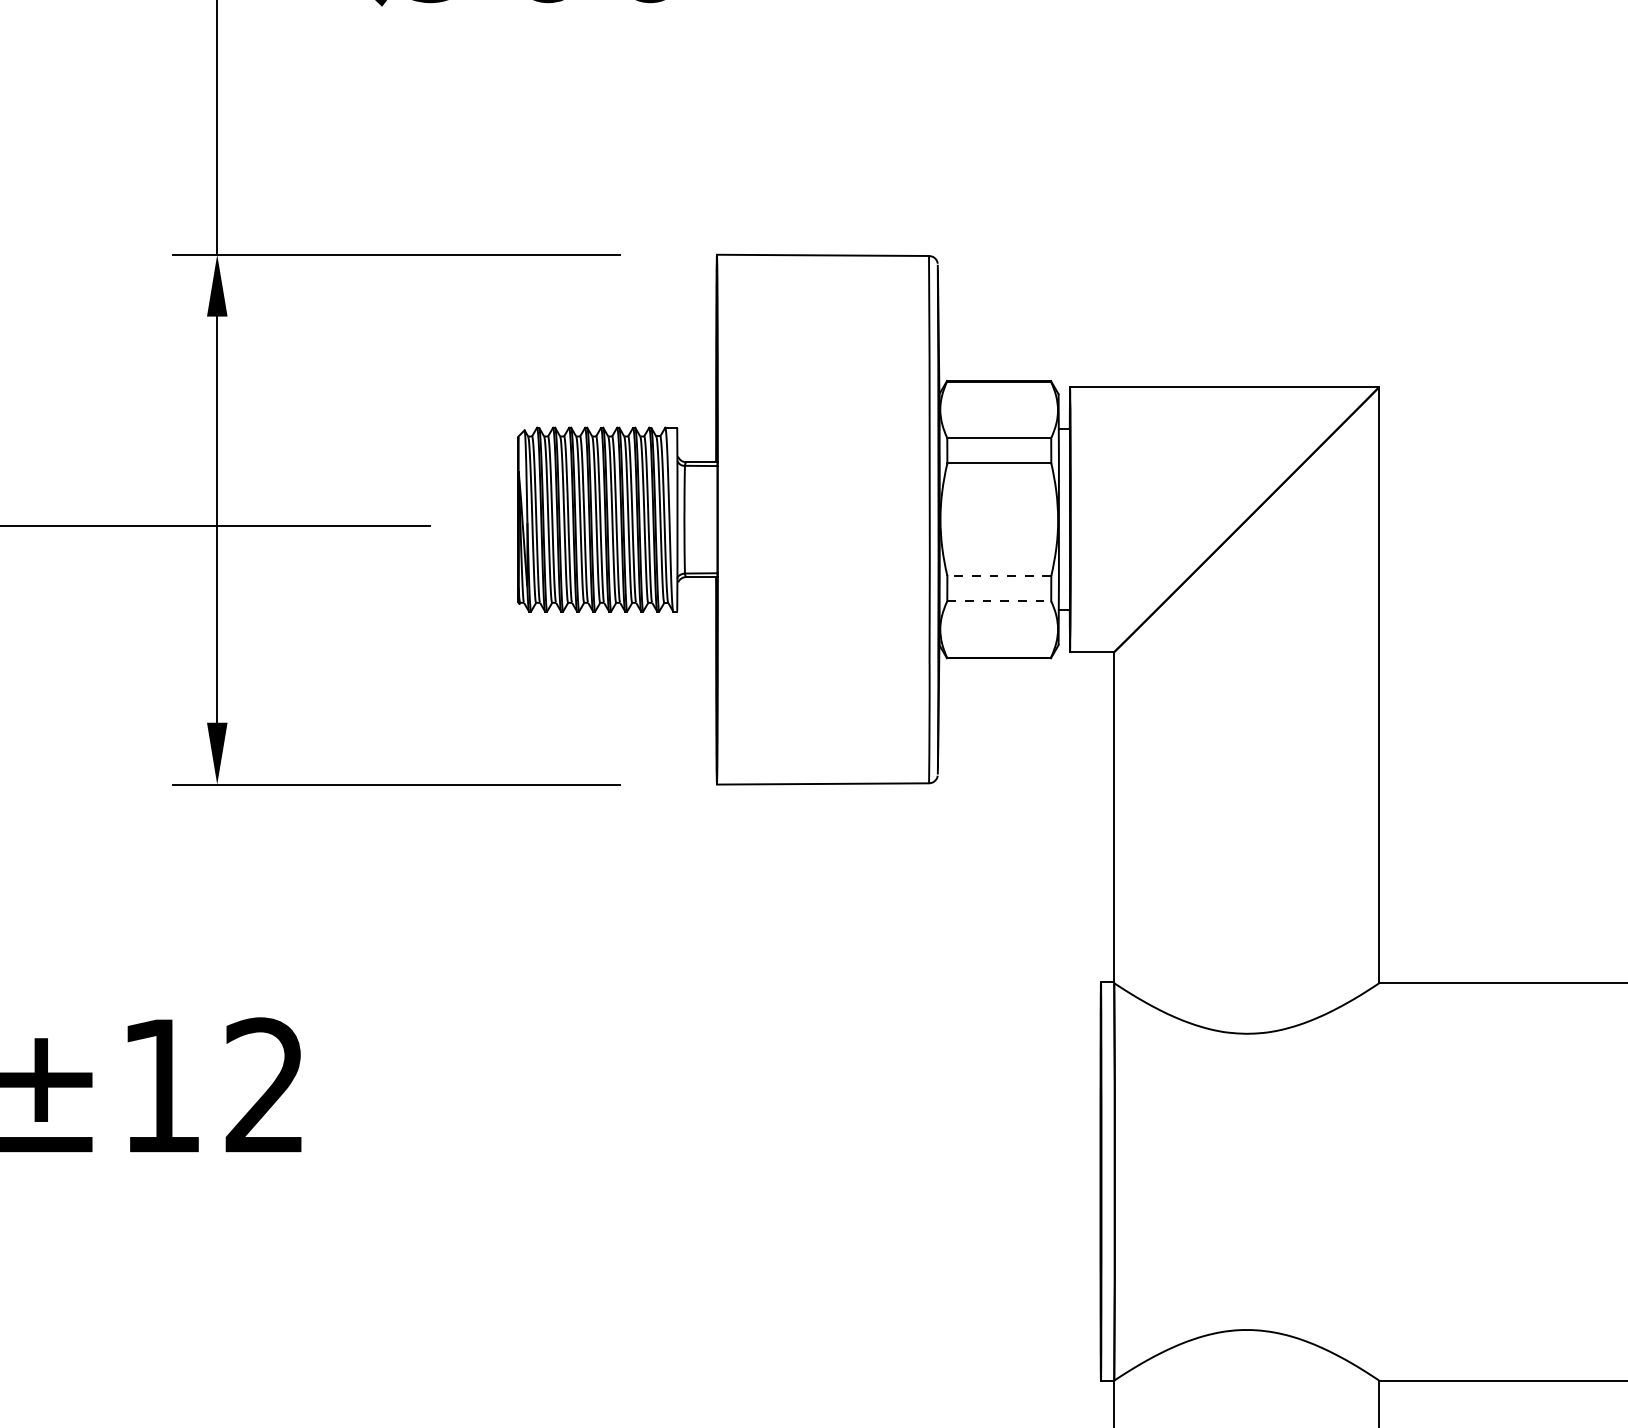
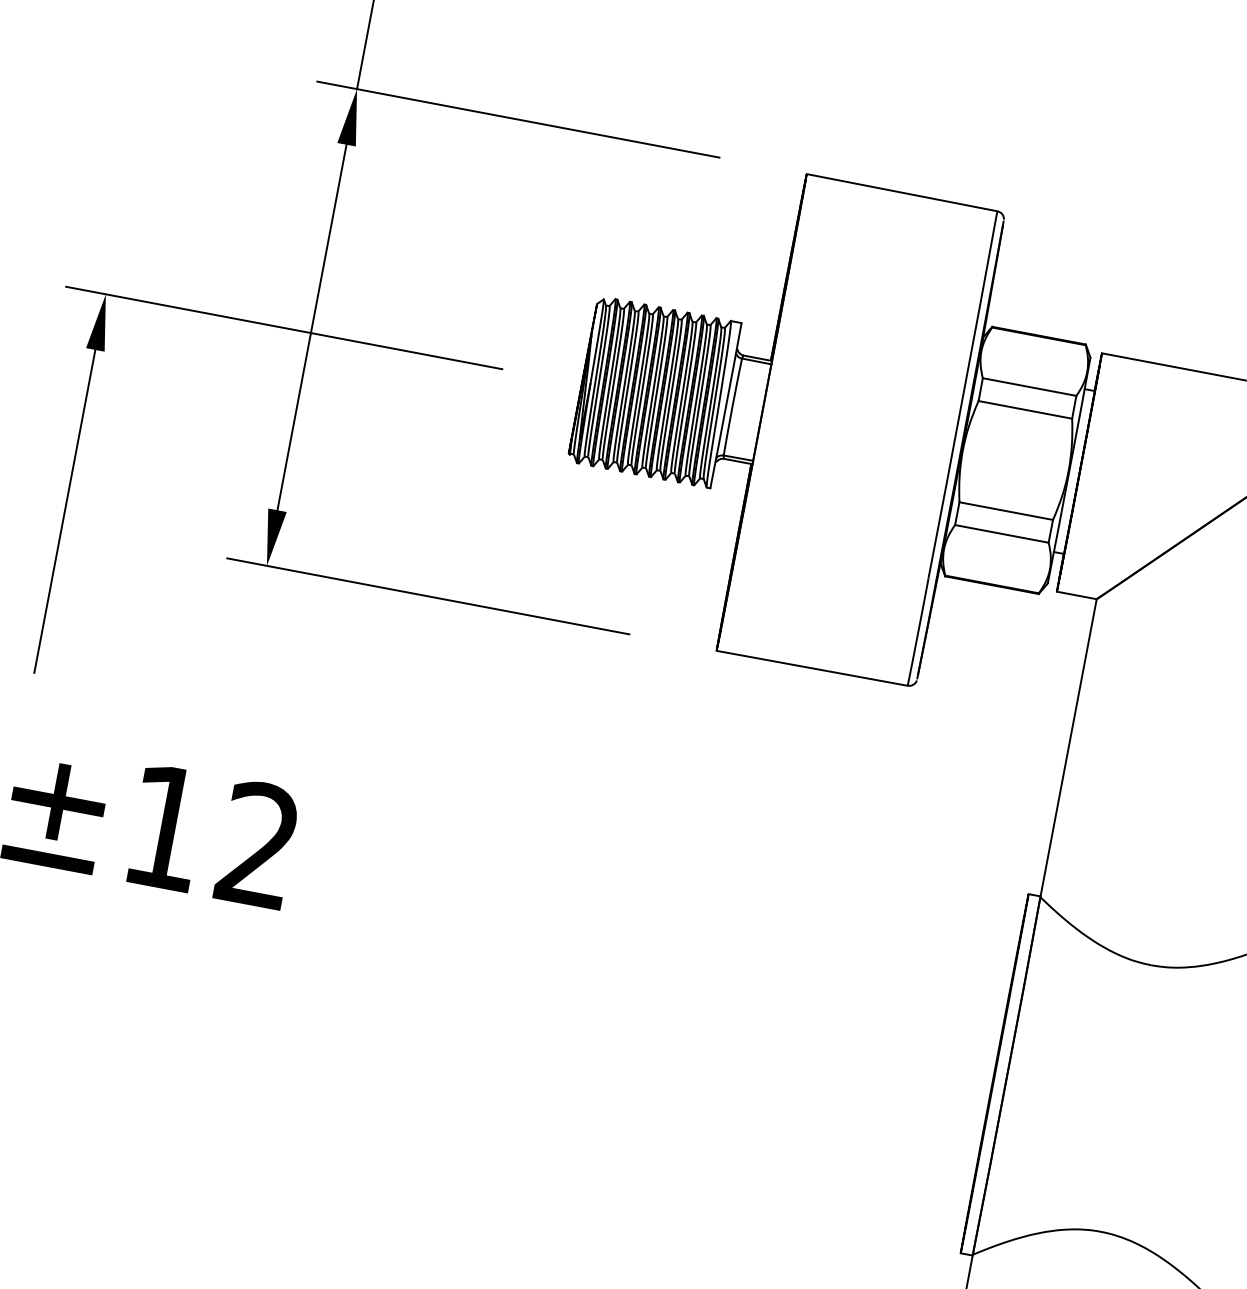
line: (999, 575) -> (1006, 510), dashed -> solid
line: (999, 601) -> (1002, 534), dashed -> solid

